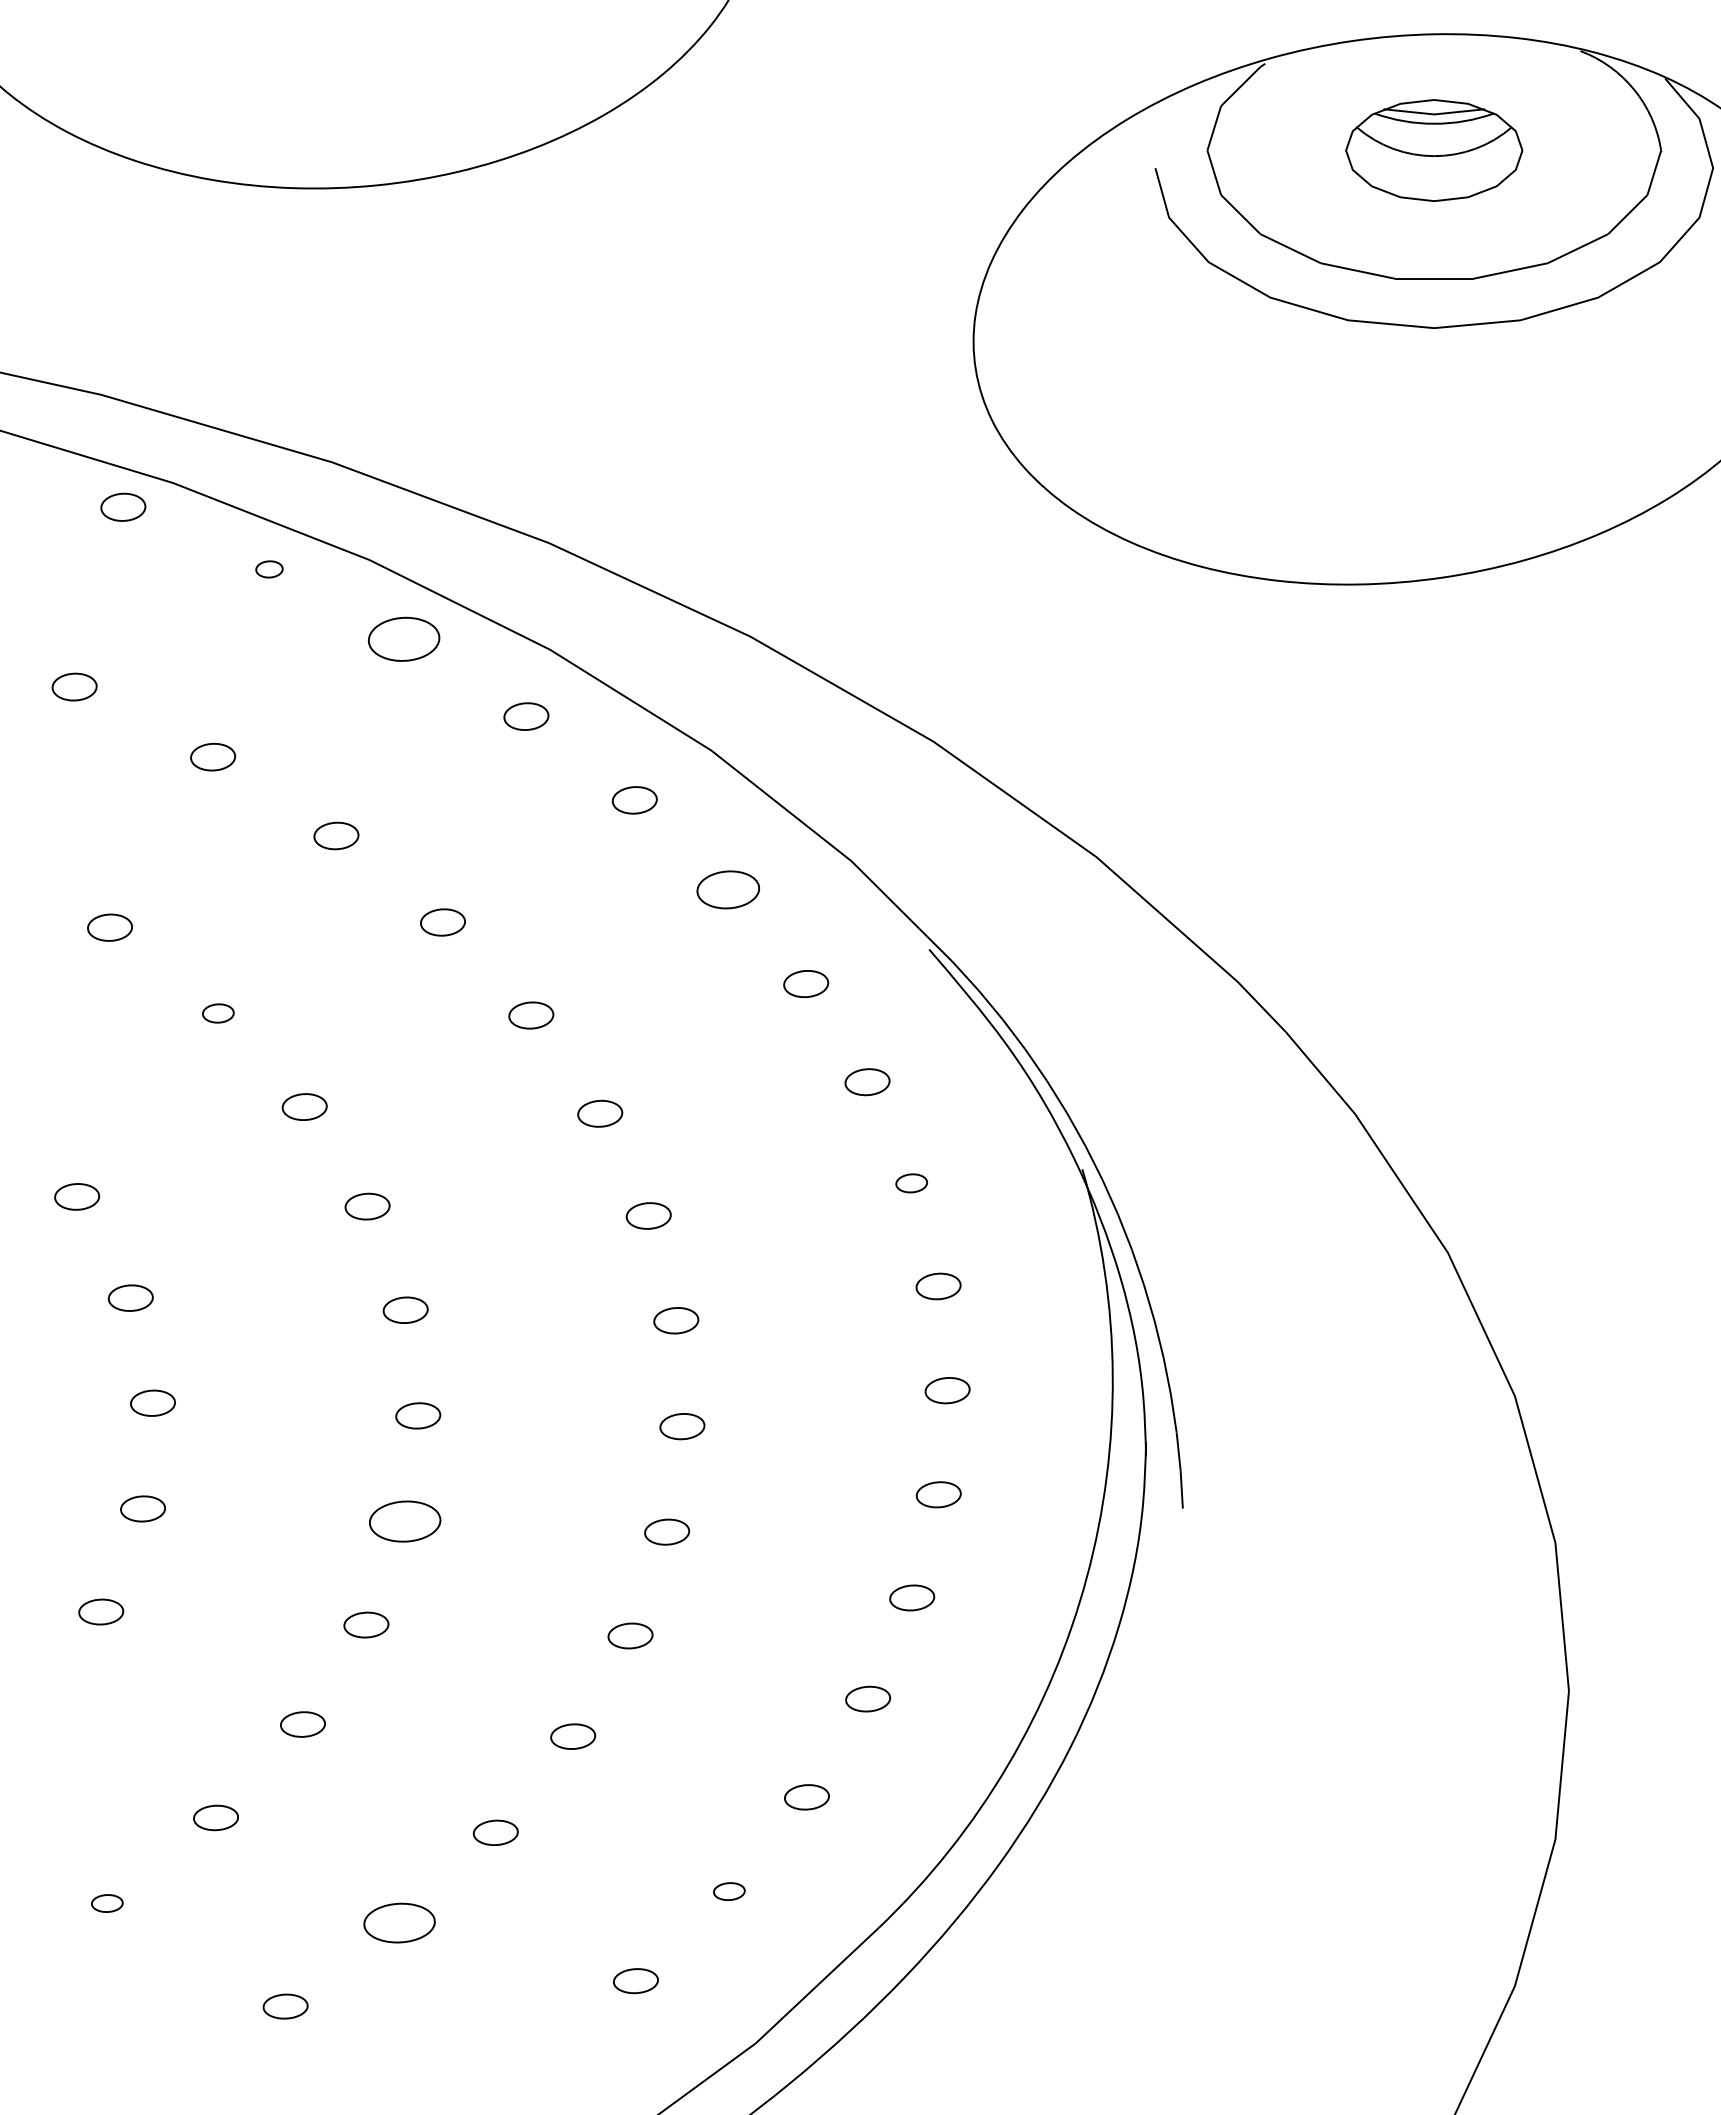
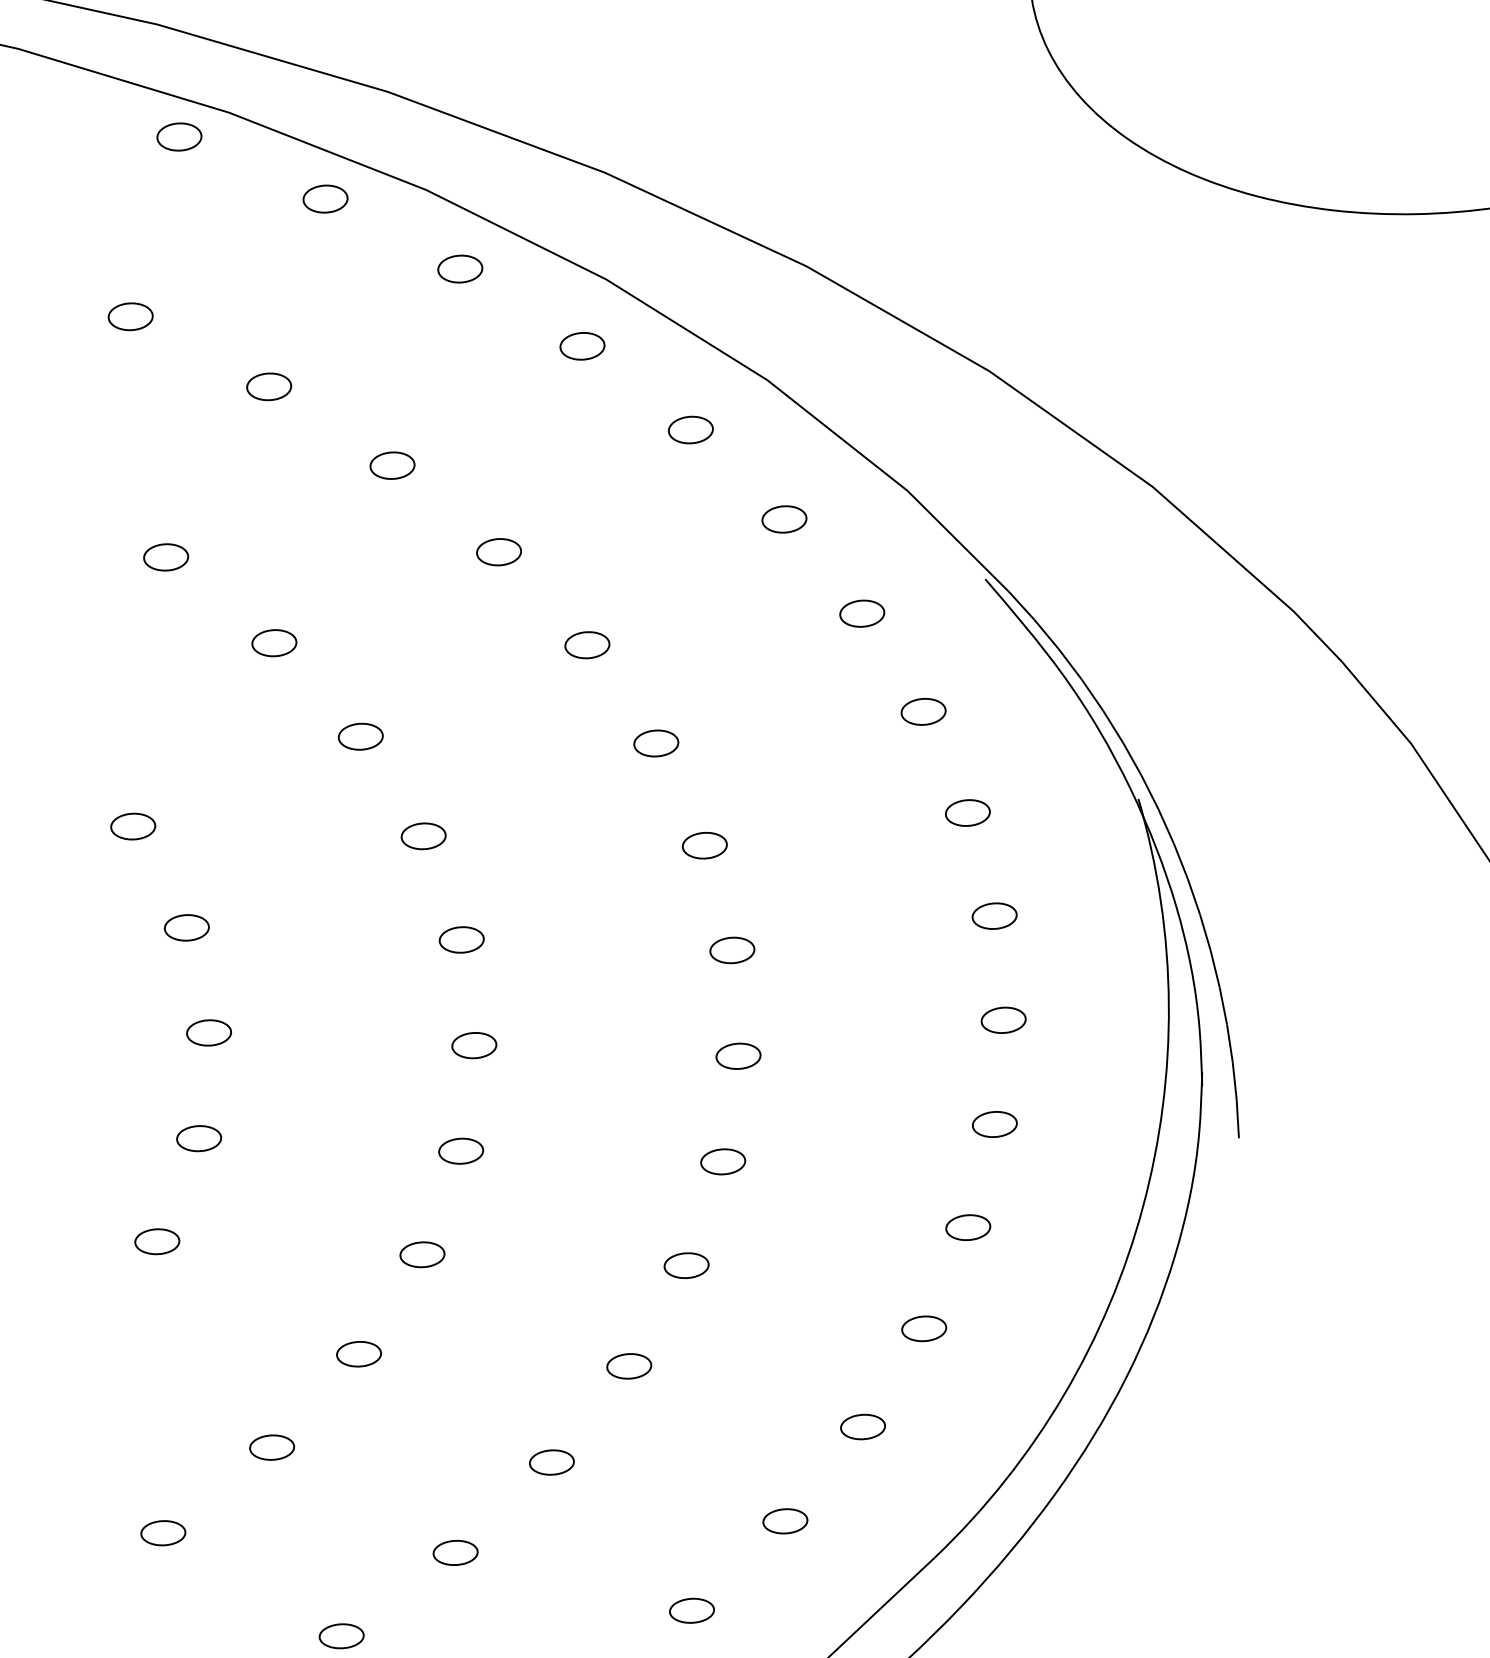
part: (269, 569) -> (325, 199), size x1.67
part: (404, 639) -> (460, 269), size x0.62
part: (728, 889) -> (784, 519), size x0.71
part: (218, 1013) -> (274, 643), size x1.43
part: (911, 1183) -> (967, 813), size x1.43
part: (404, 1521) -> (460, 1151), size x0.62
part: (729, 1891) -> (785, 1521), size x1.43
part: (107, 1903) -> (163, 1533), size x1.43
part: (399, 1923) -> (455, 1553), size x0.62

